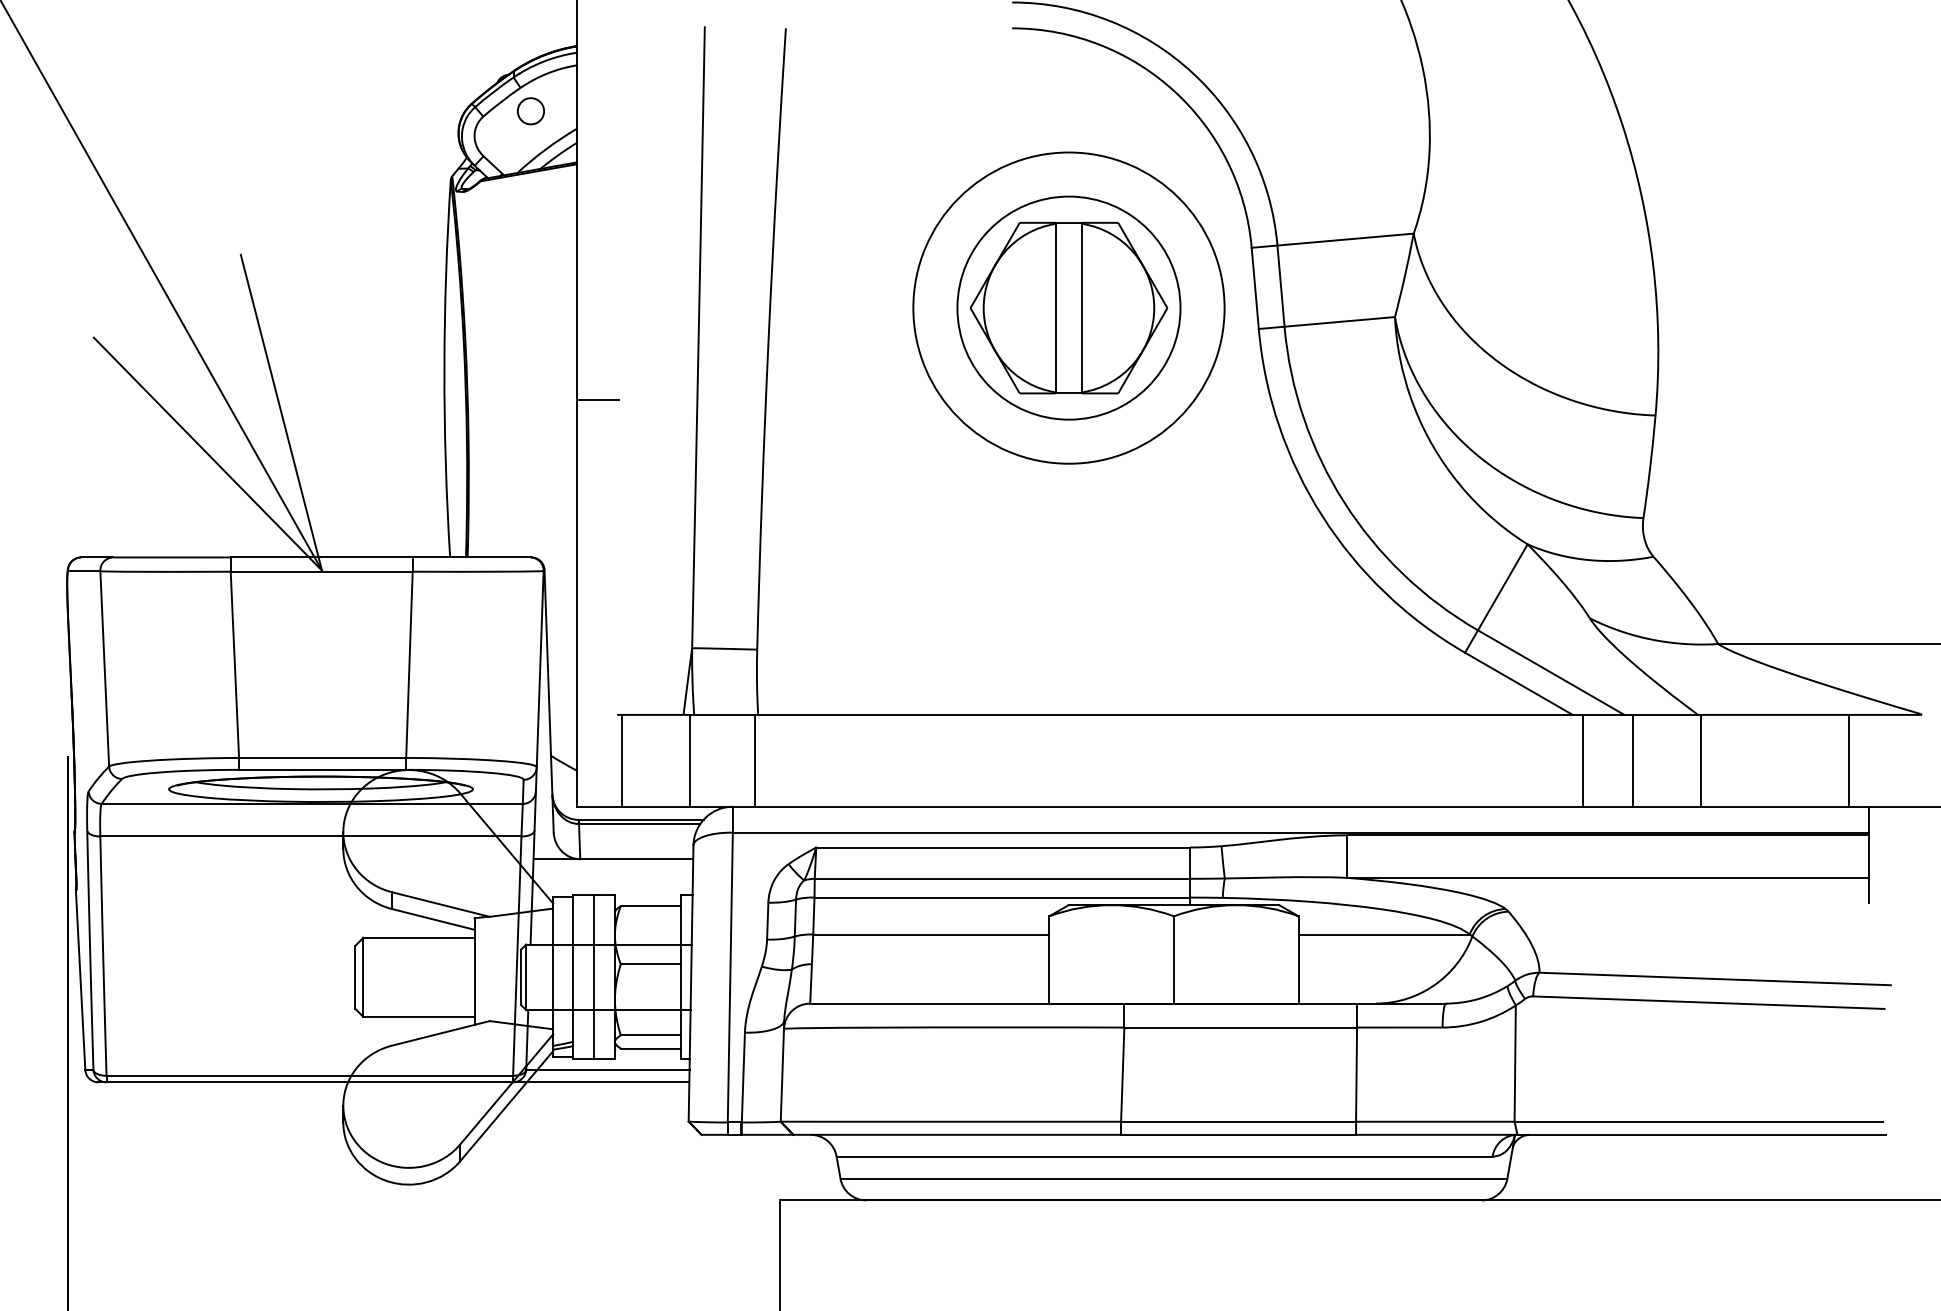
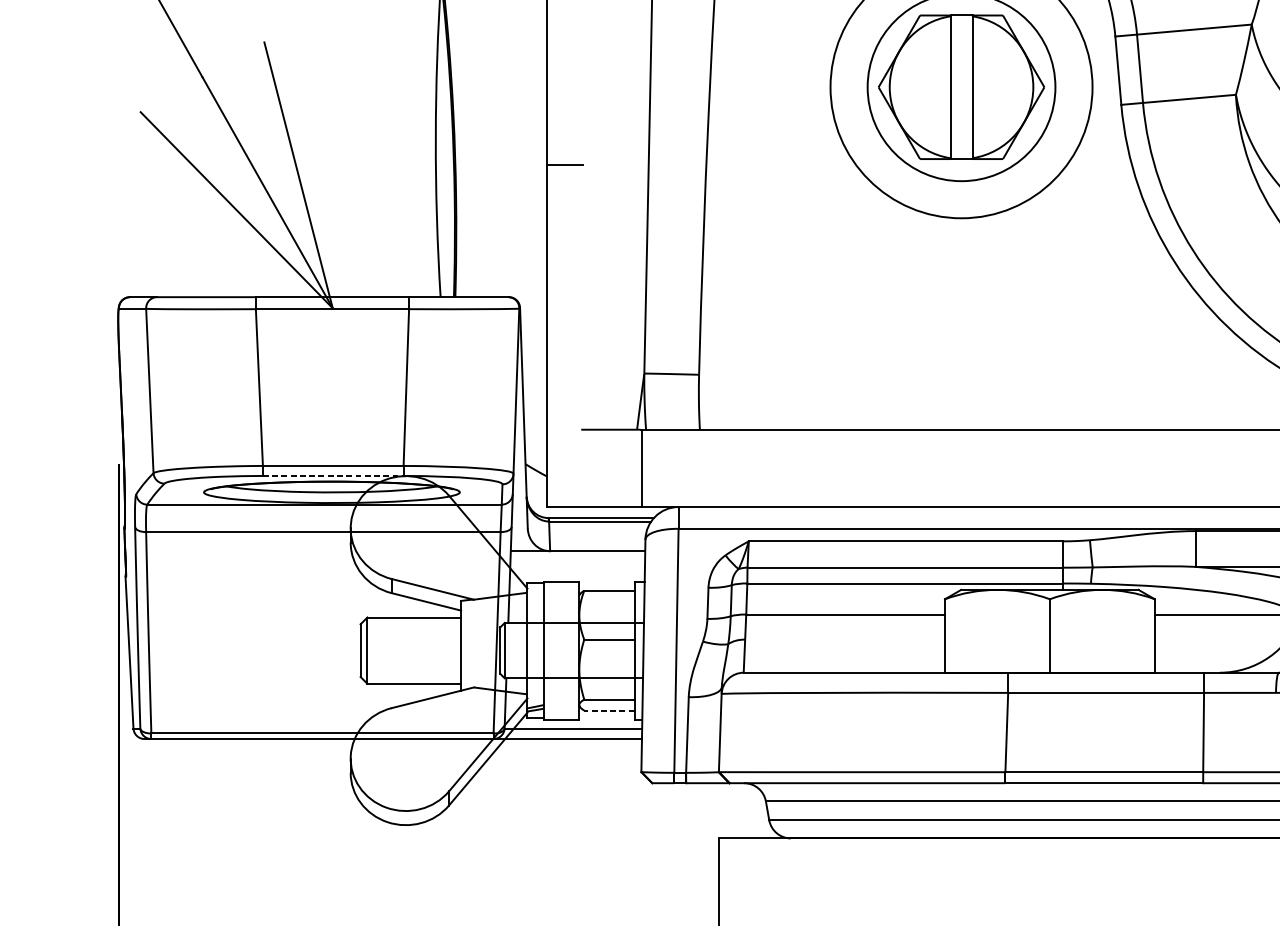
line: (622, 760) -> (585, 468), removed
line: (755, 760) -> (697, 468), removed
line: (322, 769) -> (333, 475), solid -> dashed
line: (593, 977) -> (561, 650), removed
line: (650, 1048) -> (609, 710), solid -> dashed

